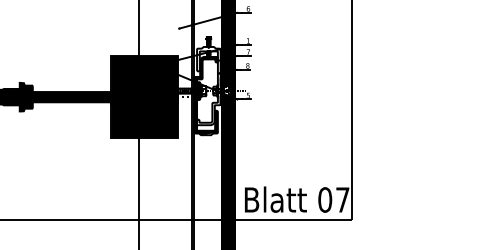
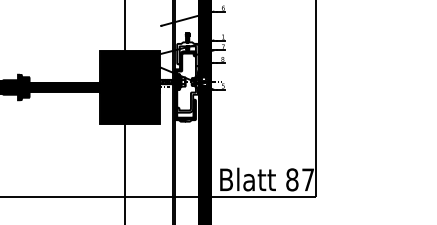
text: (325, 199) -> (292, 179), 07 -> 87

